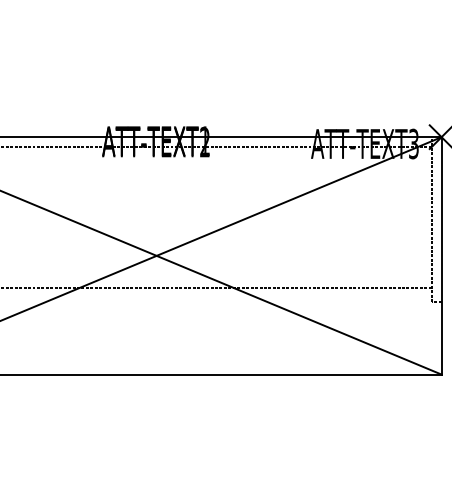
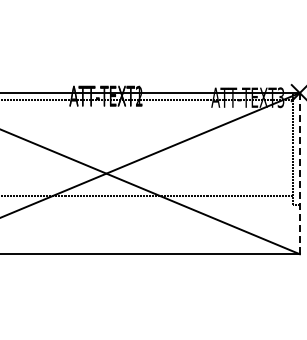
line: (441, 255) -> (299, 173), solid -> dashed

